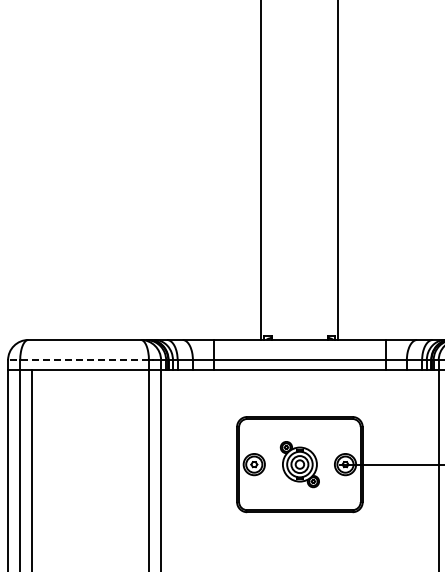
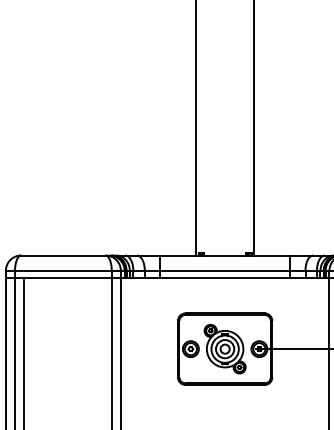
line: (78, 360) -> (58, 270), dashed -> solid
part: (299, 464) -> (224, 349), size x1.43

